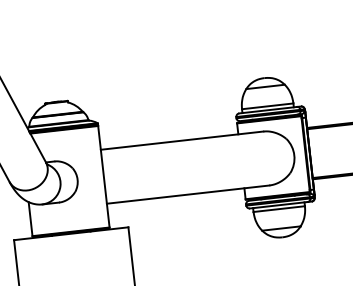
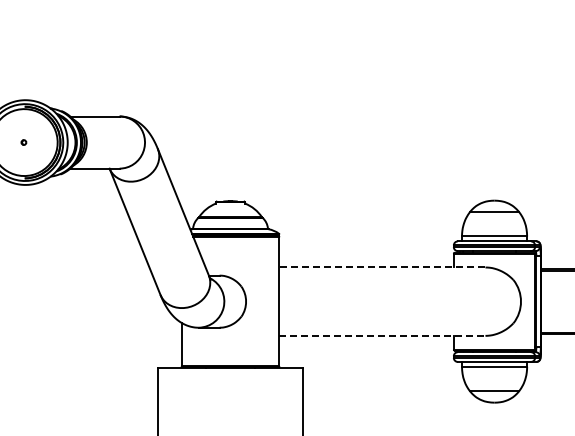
line: (181, 140) -> (381, 267), solid -> dashed
line: (188, 194) -> (382, 335), solid -> dashed

